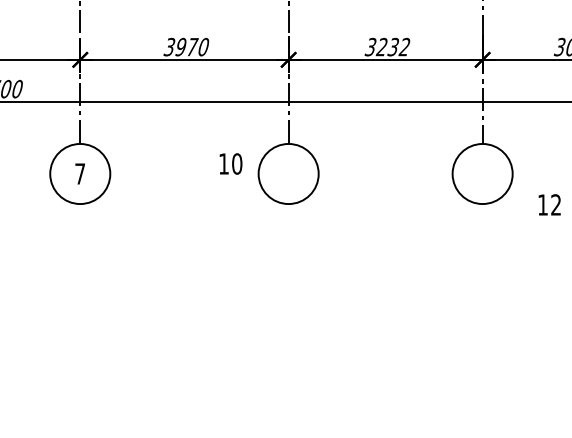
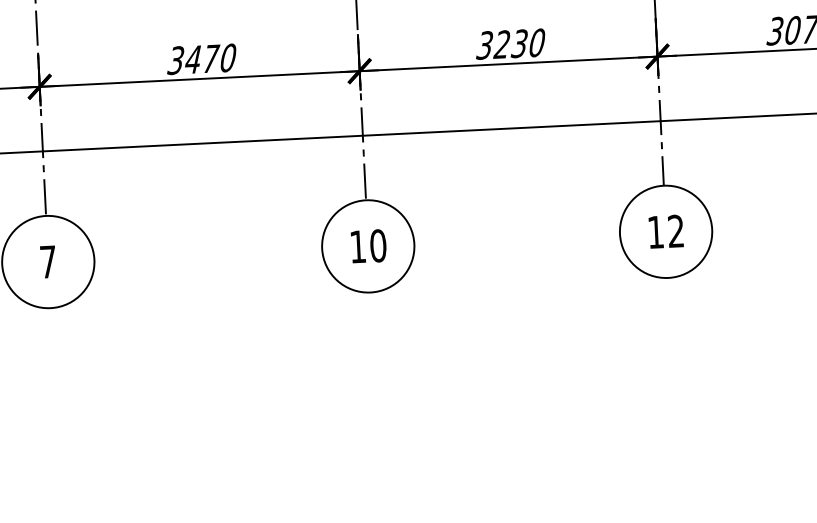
text: (180, 46) -> (192, 58), 3970 -> 3470
text: (404, 46) -> (536, 41), 3232 -> 3230
text: (230, 163) -> (367, 245), moved
text: (549, 204) -> (665, 231), moved

